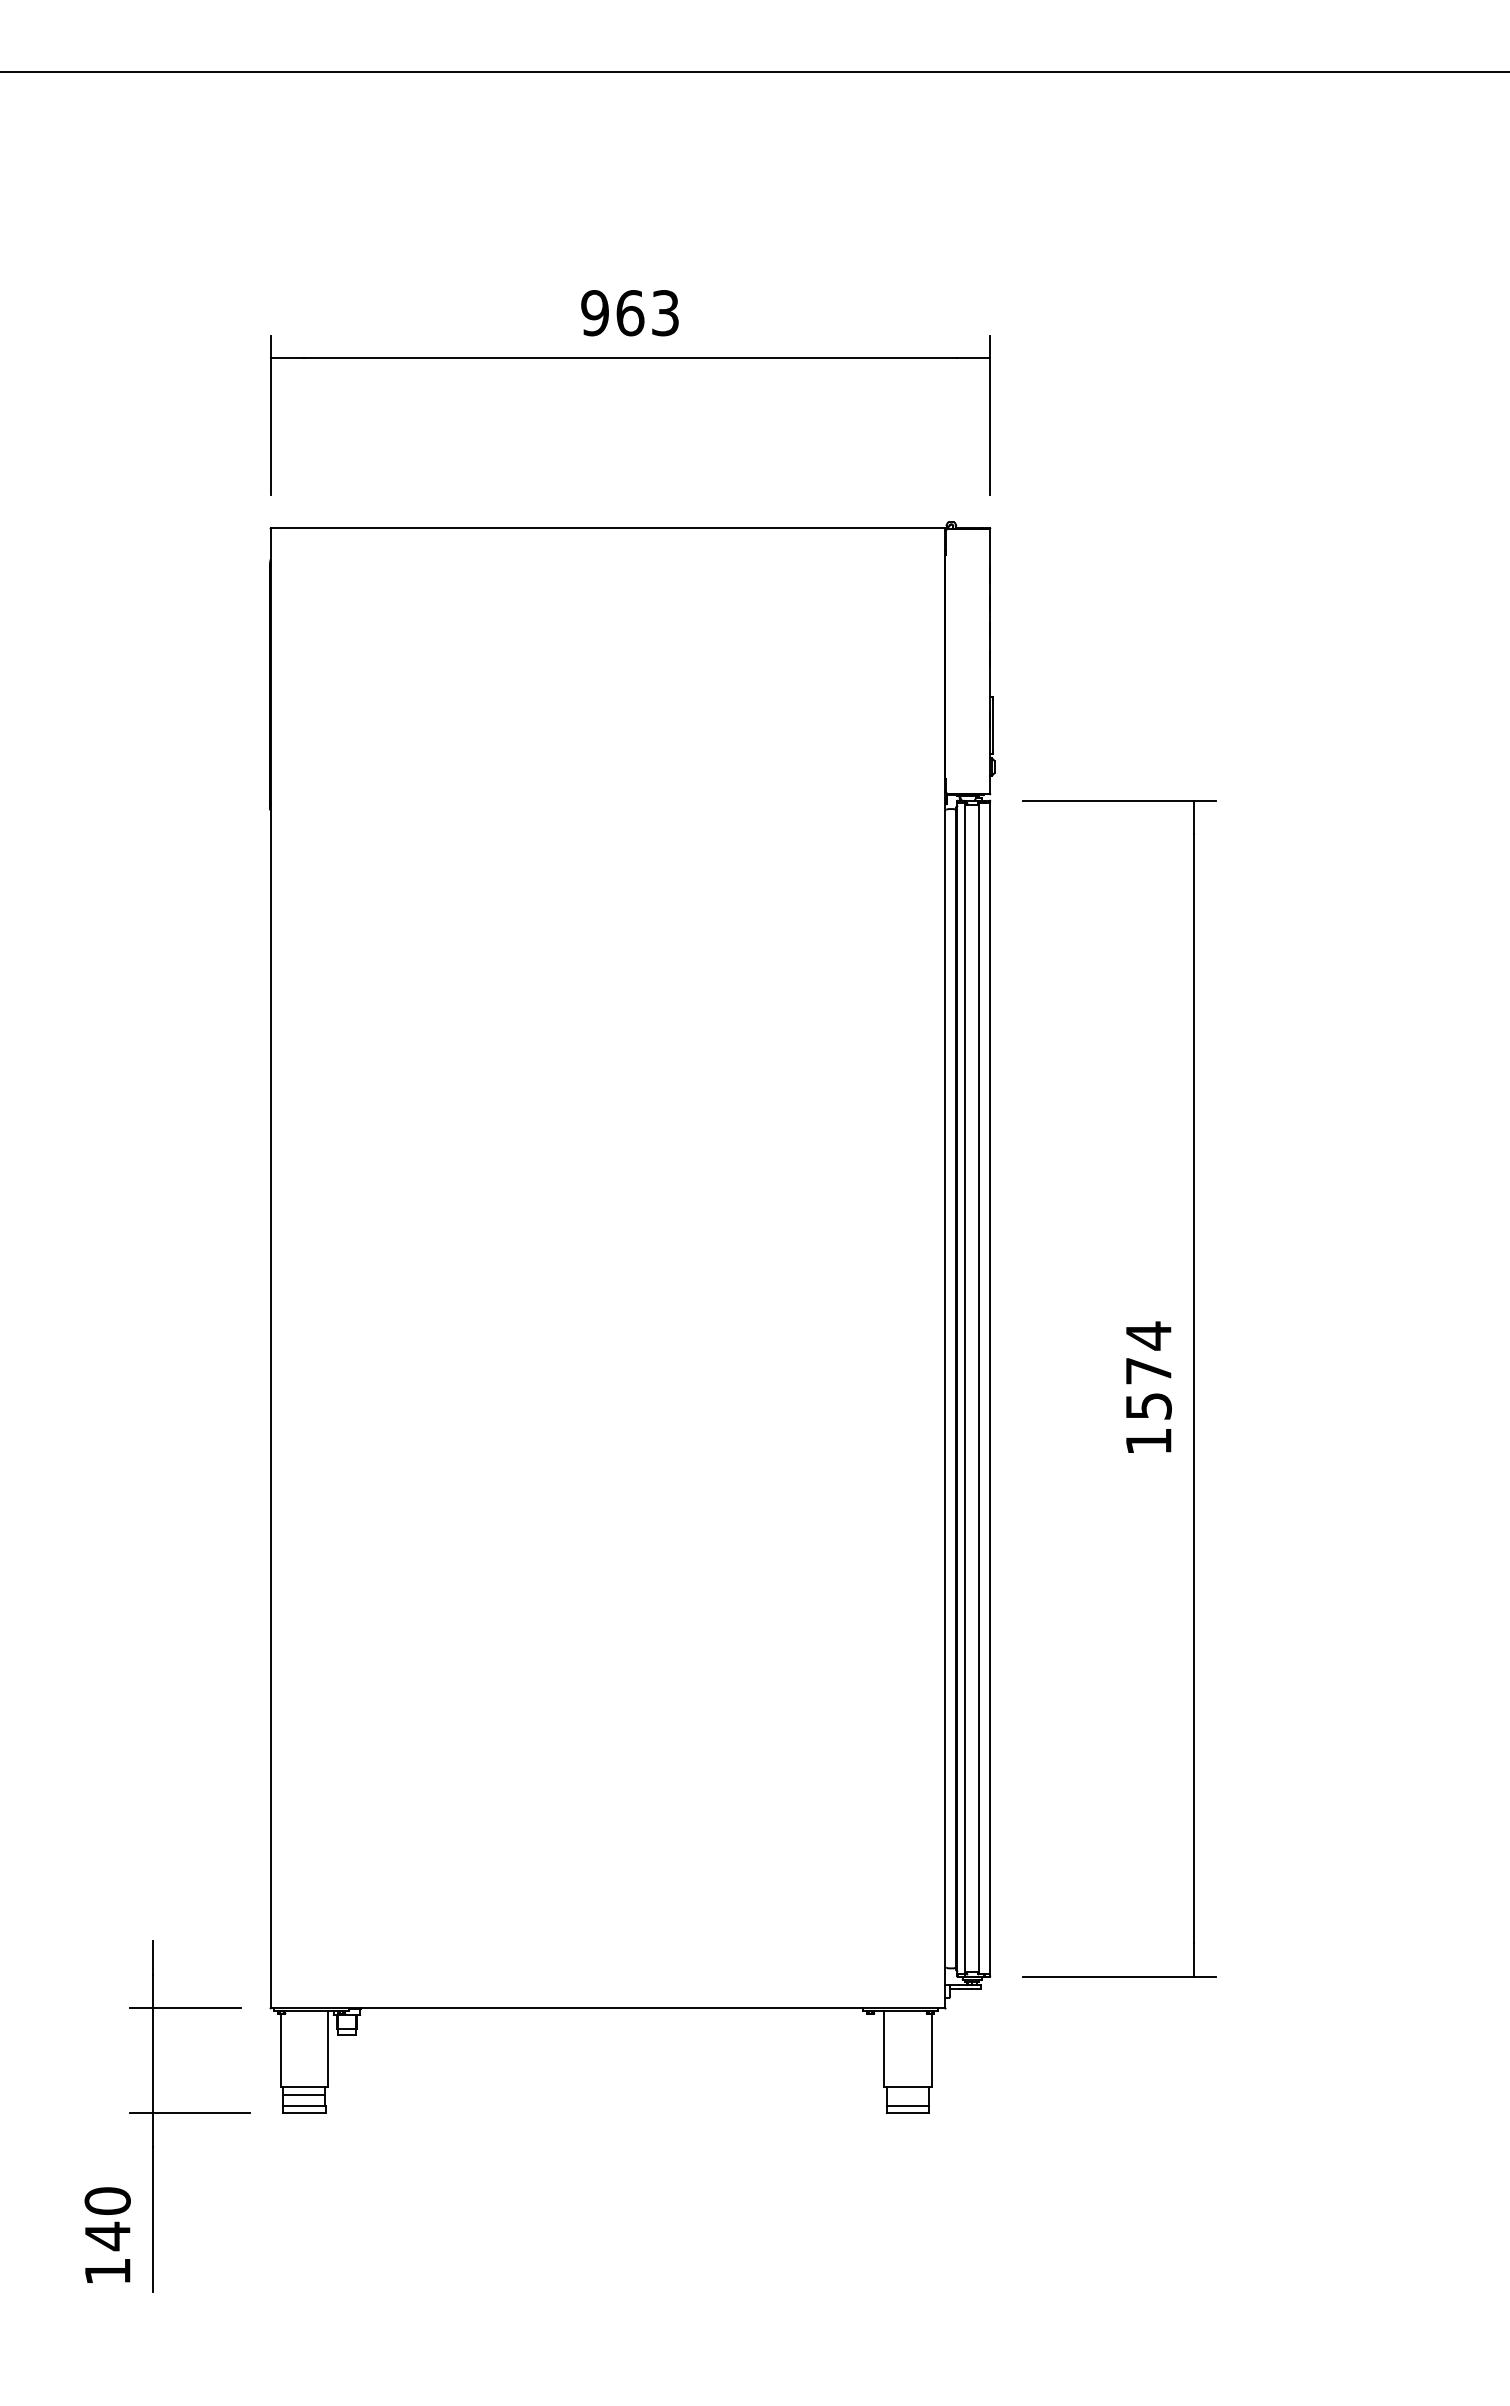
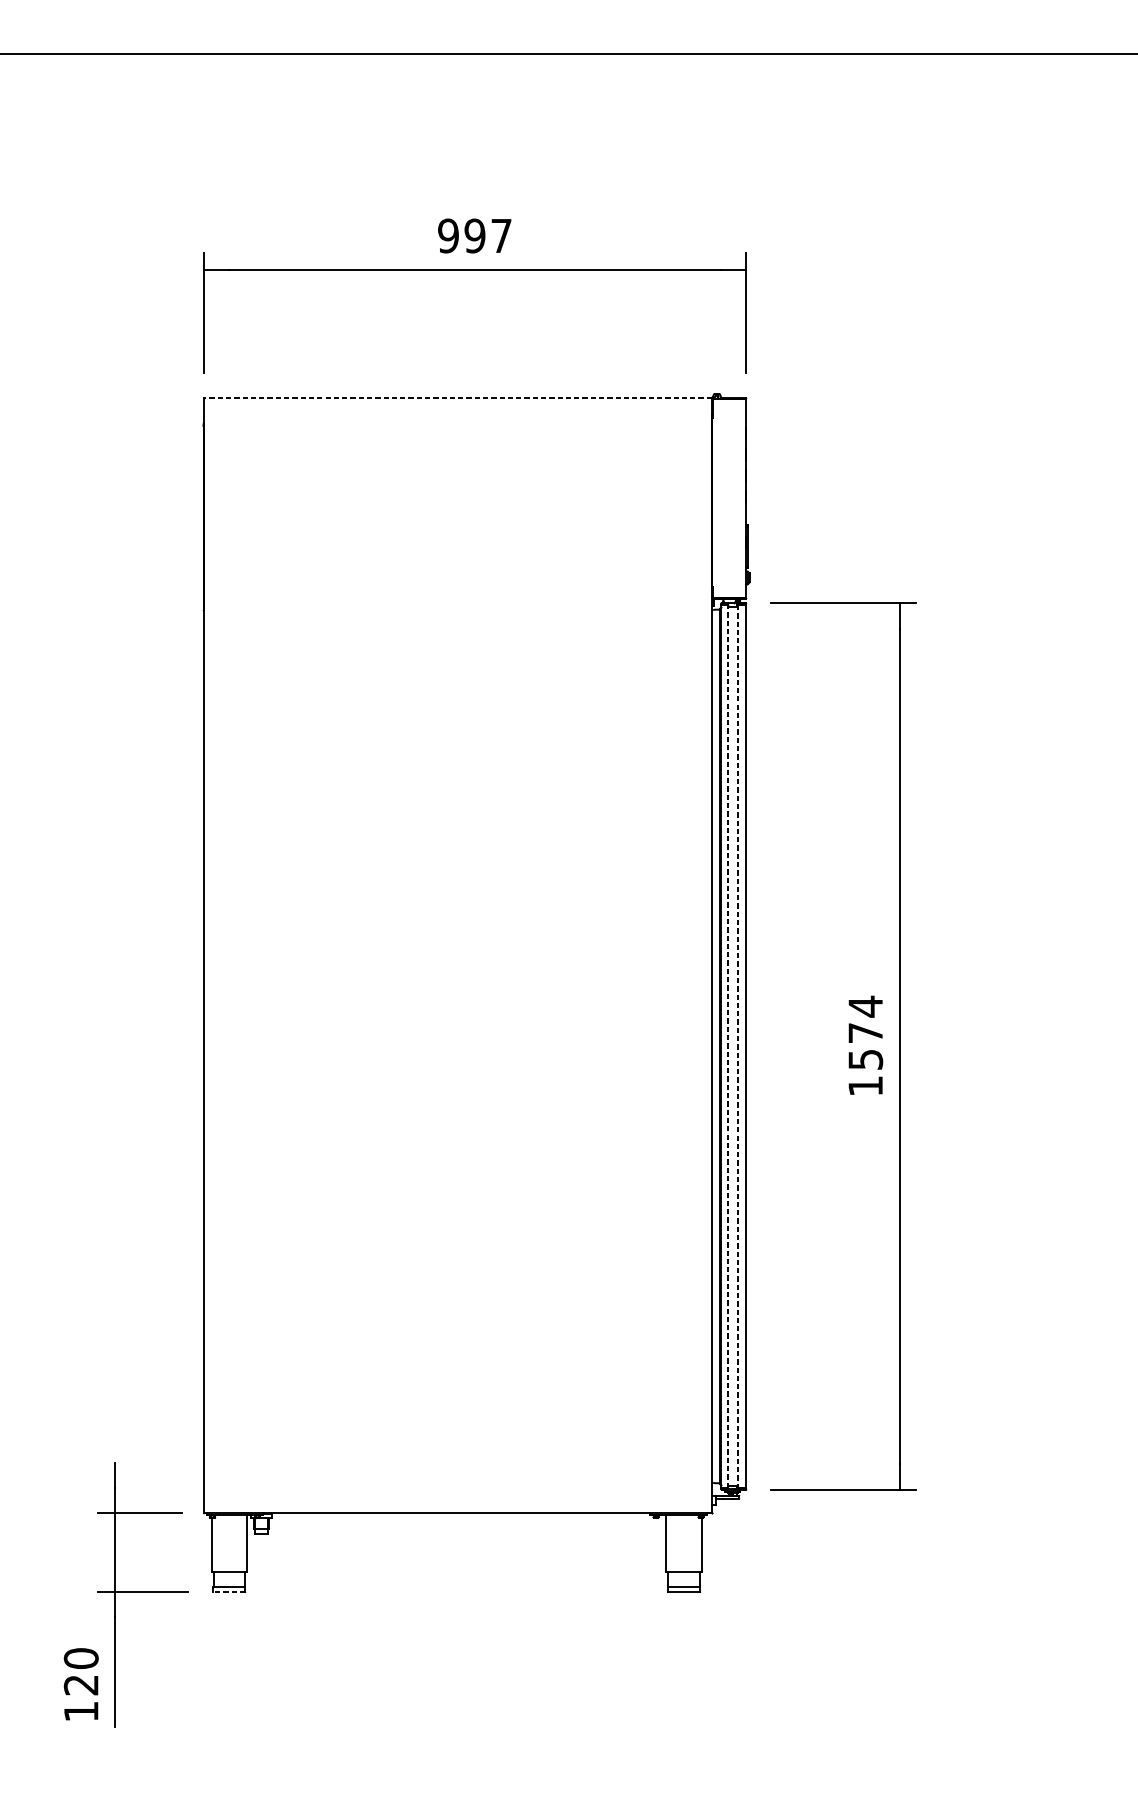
text: (647, 313) -> (487, 236), 963 -> 997
line: (607, 528) -> (457, 398), solid -> dashed
line: (965, 1388) -> (727, 1046), solid -> dashed
line: (978, 1388) -> (737, 1046), solid -> dashed
line: (303, 2095) -> (228, 1578), removed
line: (304, 2112) -> (229, 1591), solid -> dashed
text: (107, 2236) -> (81, 1685), 140 -> 120

